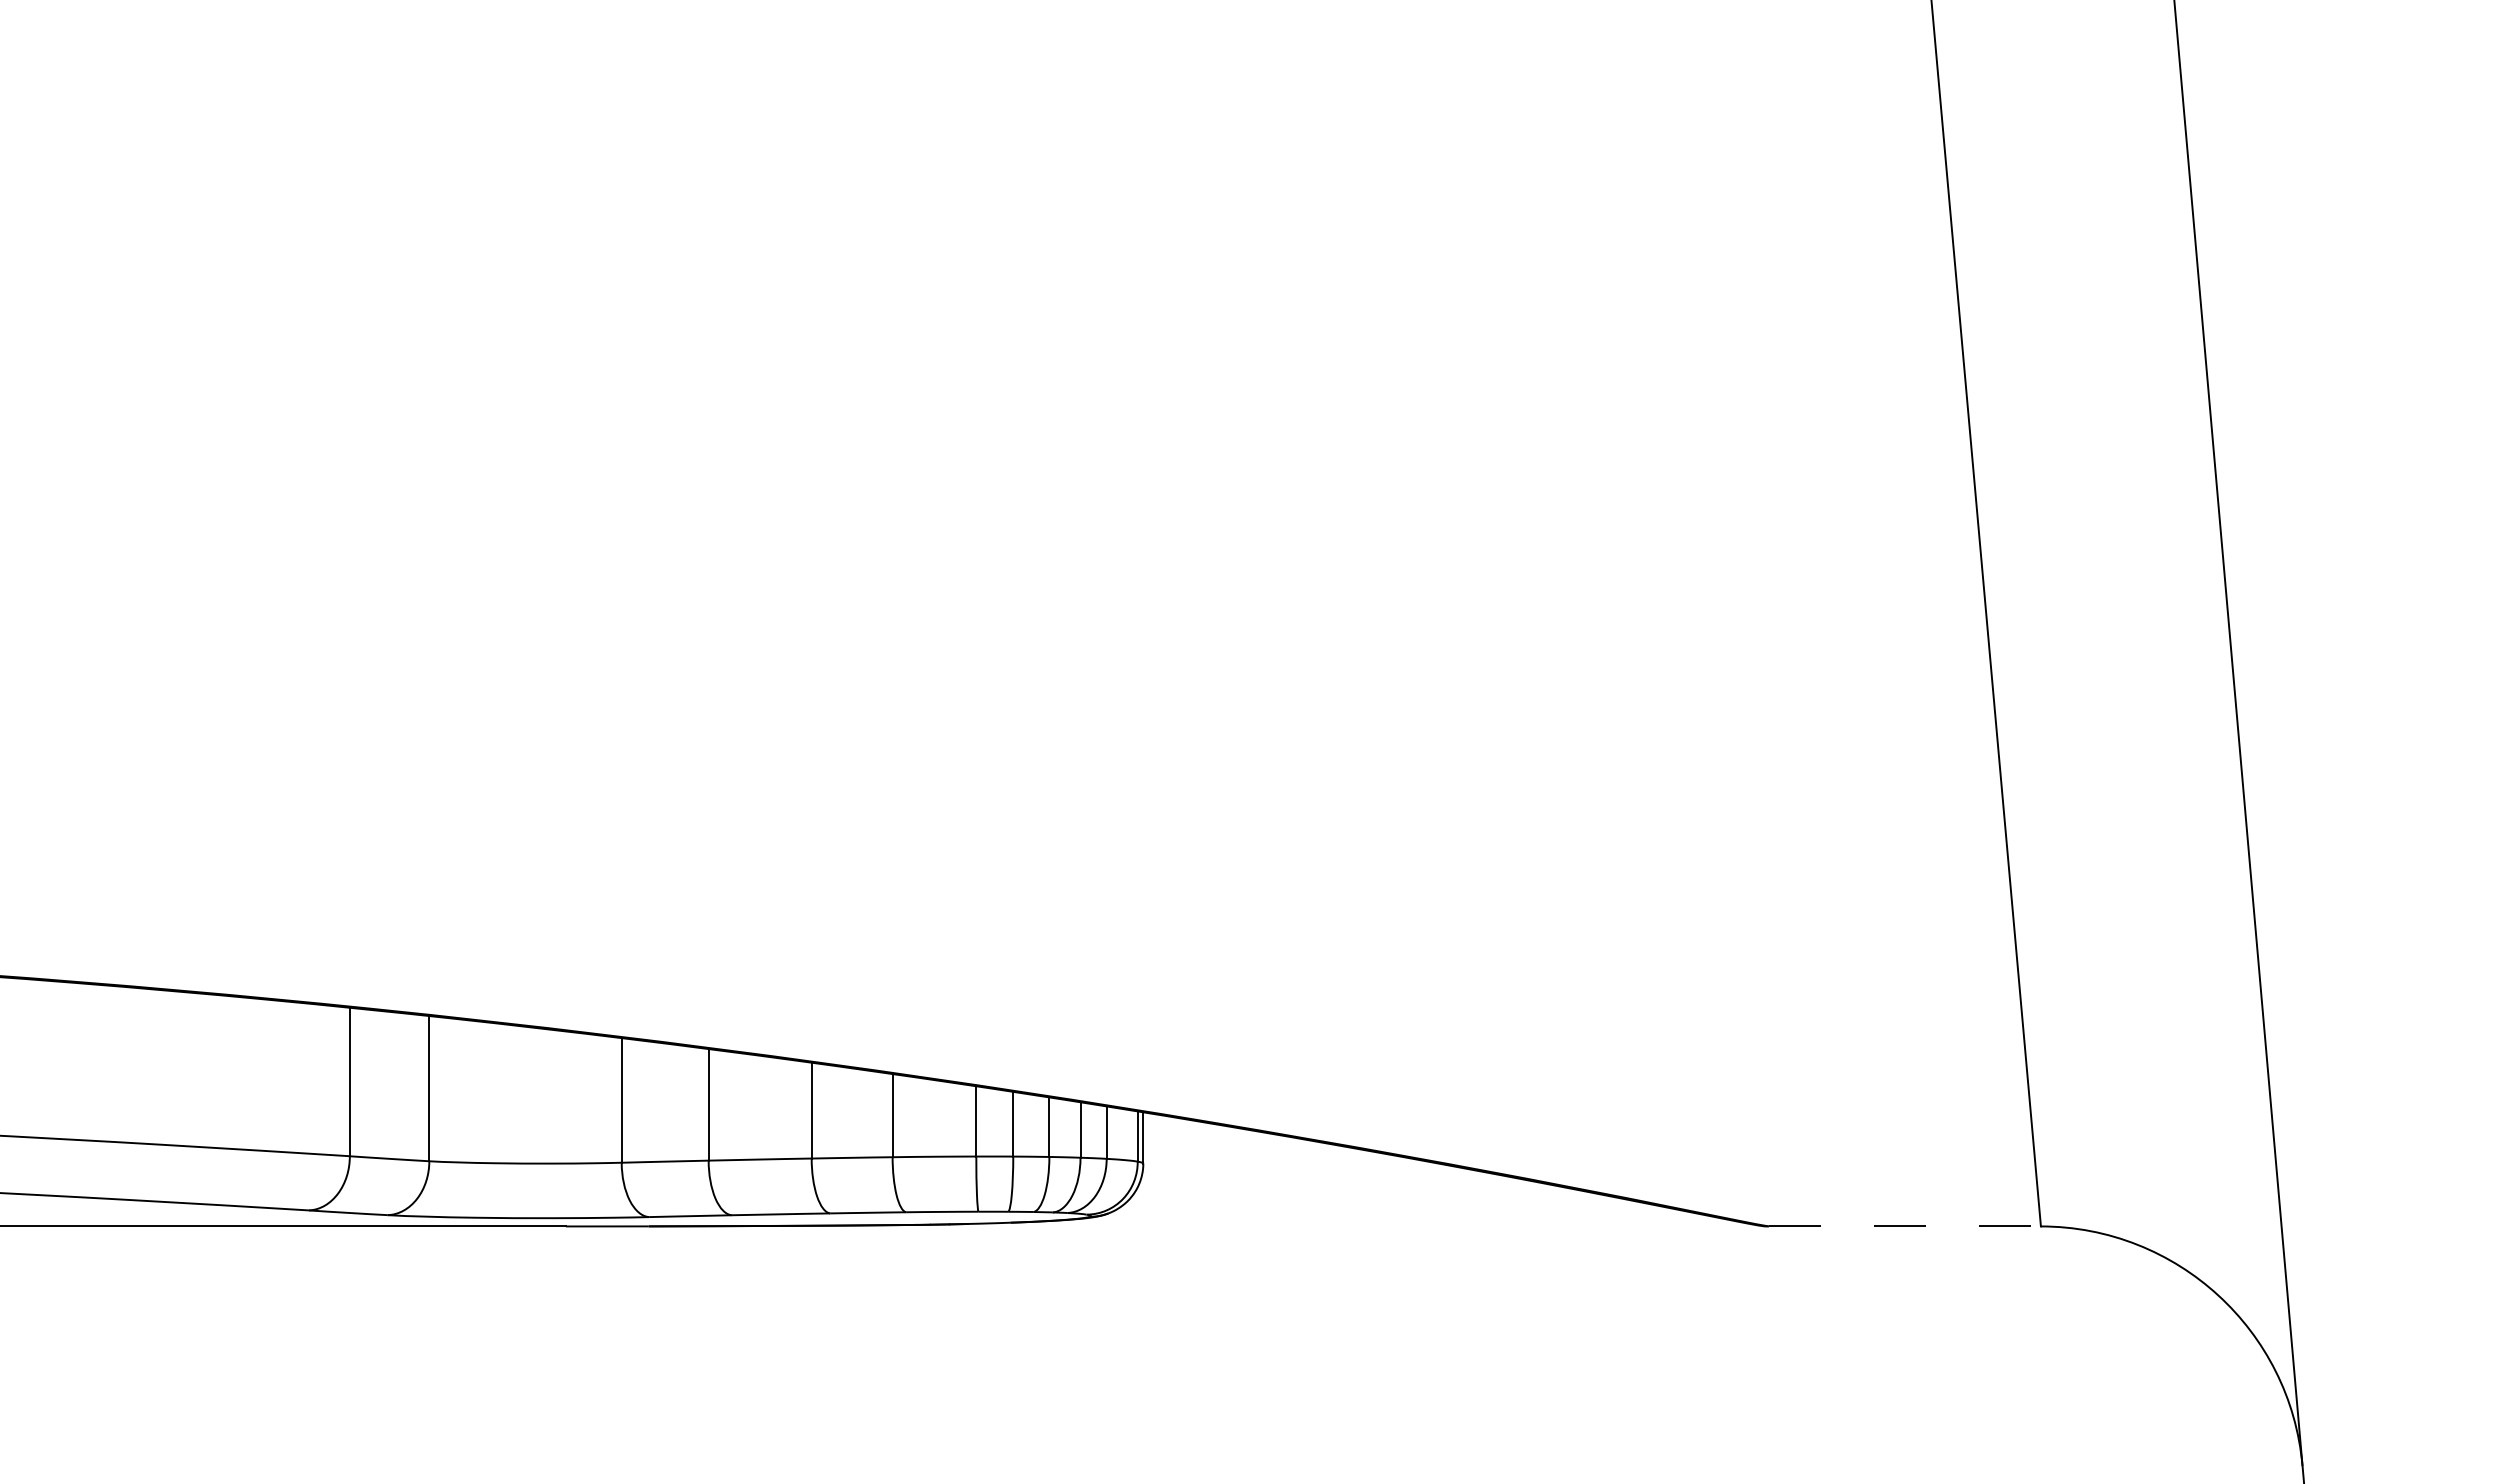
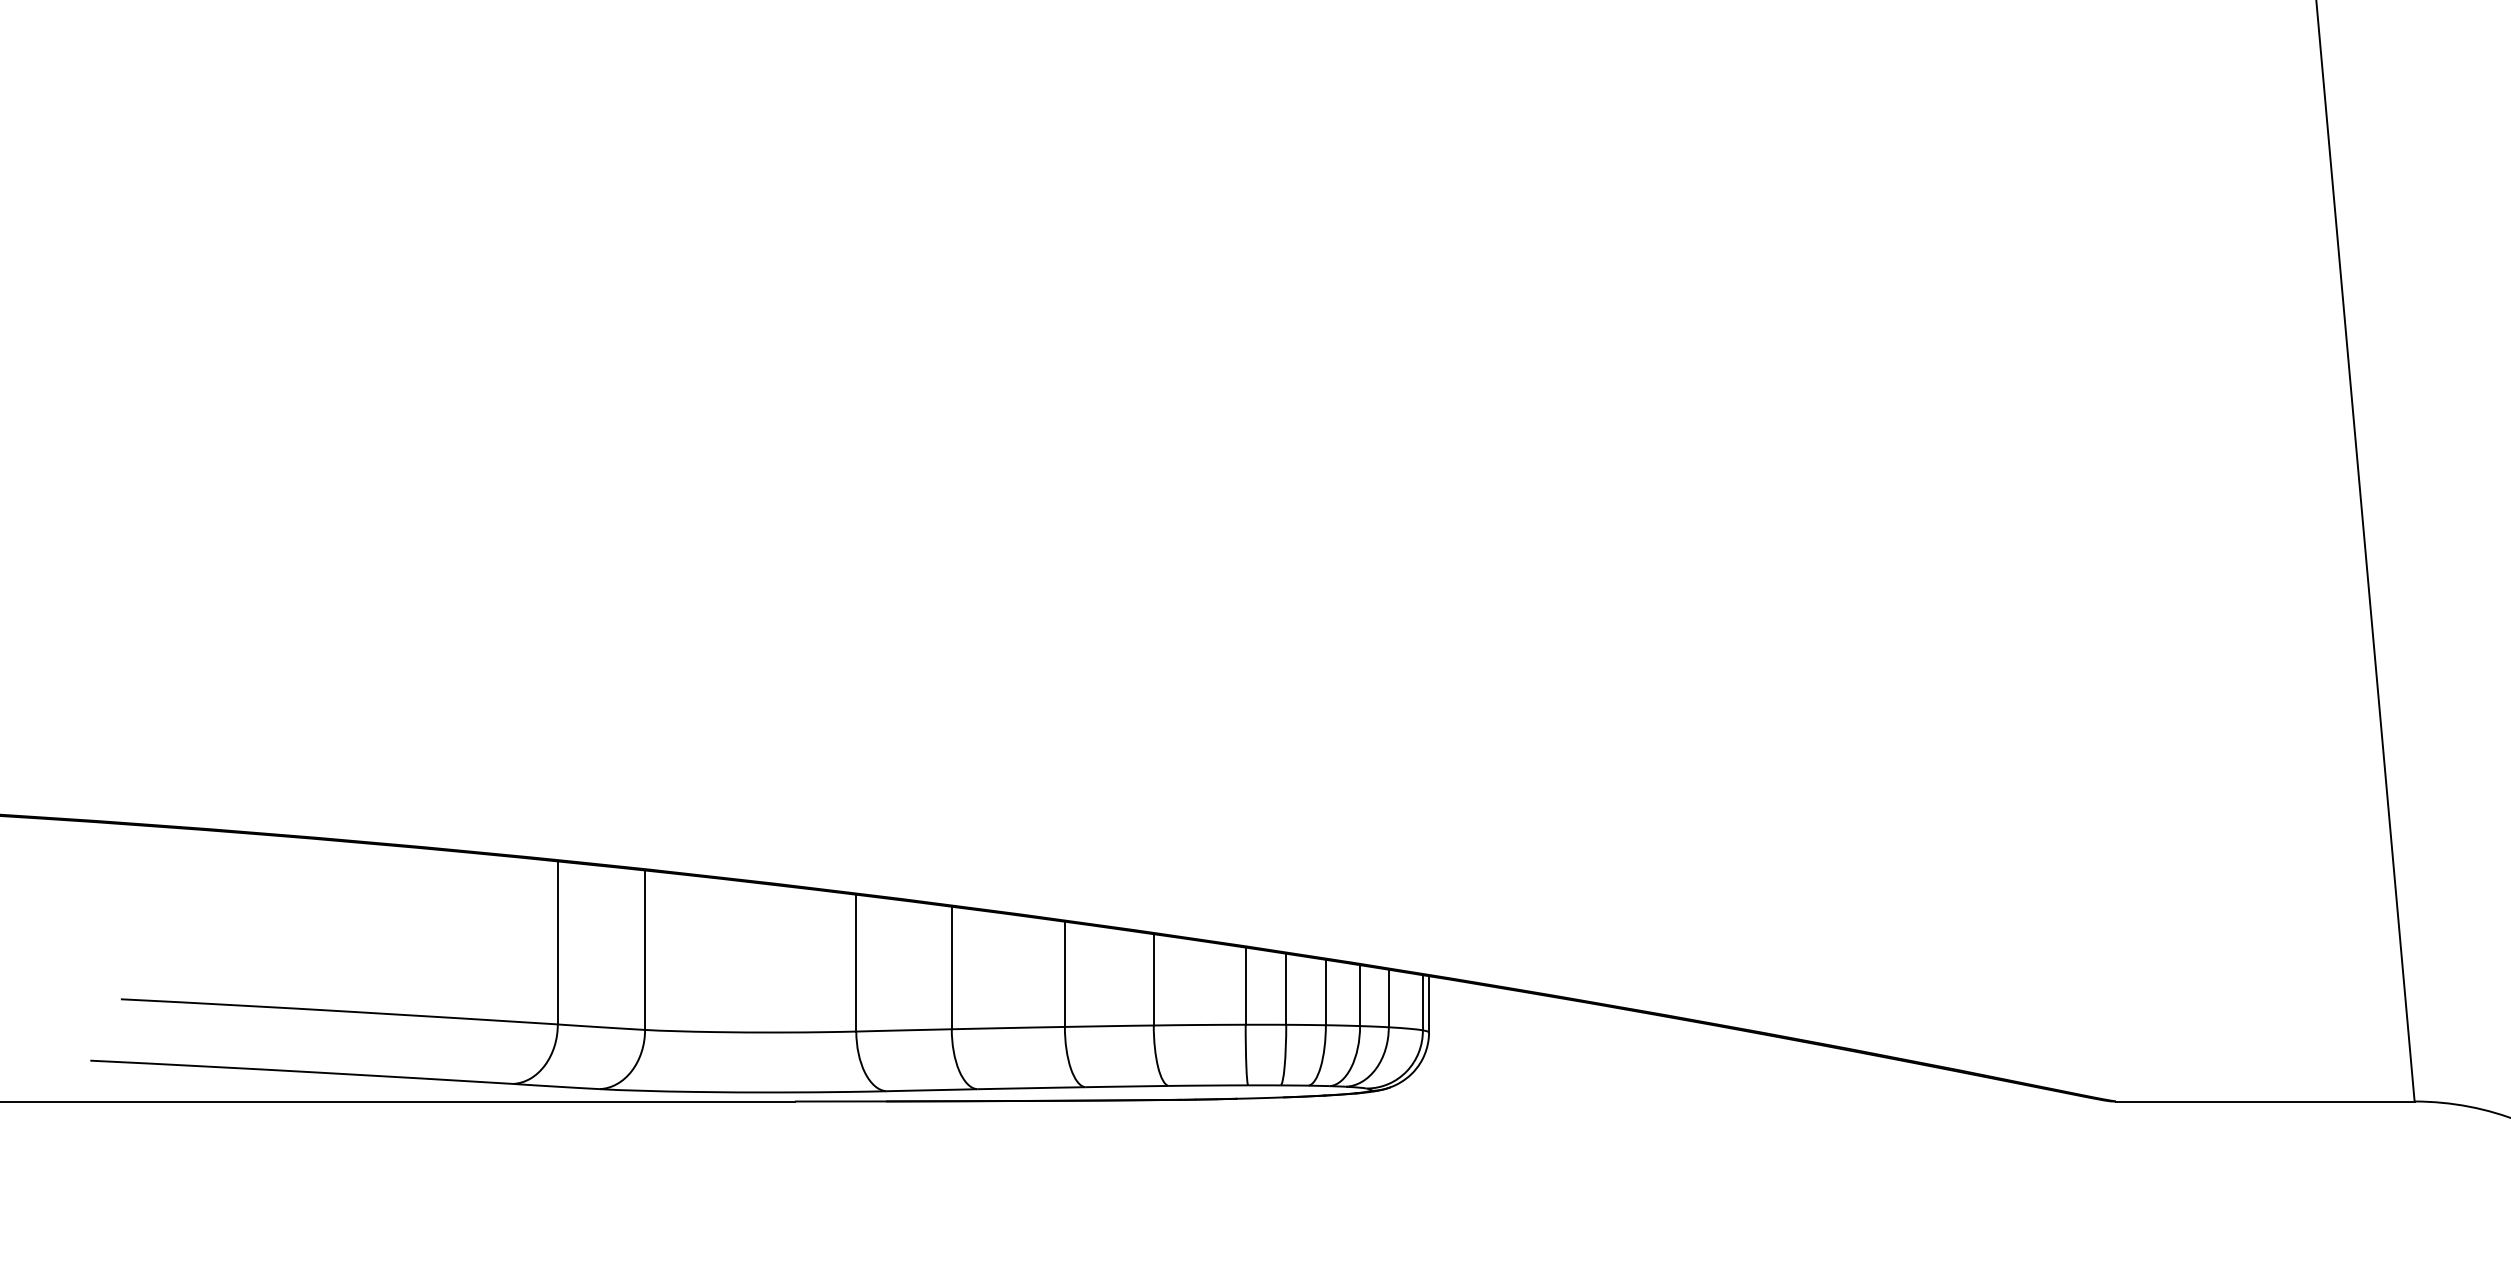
line: (1905, 1226) -> (2265, 1101), dashed -> solid

